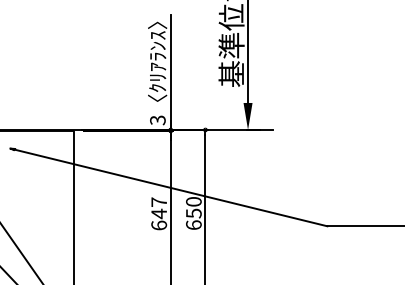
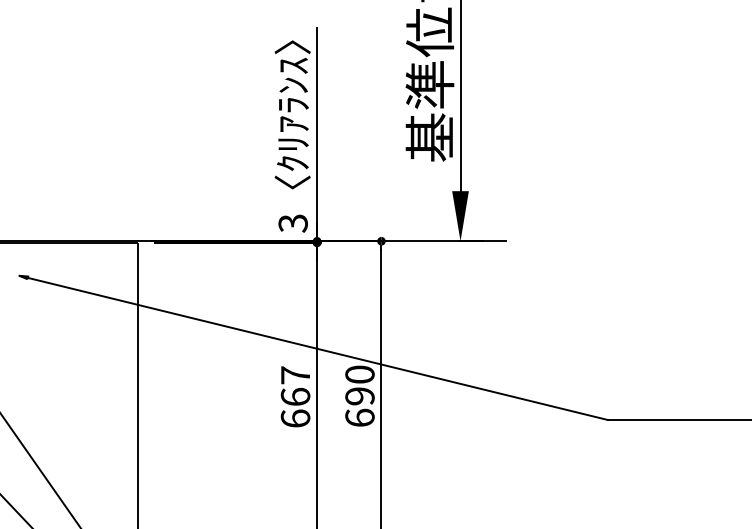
text: (159, 213) -> (296, 396), 647 -> 667
text: (193, 213) -> (359, 396), 650 -> 690

